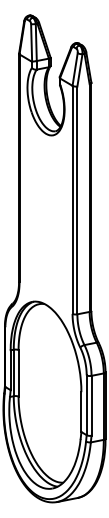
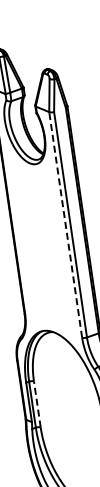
line: (72, 199) -> (65, 224), solid -> dashed
line: (18, 372) -> (37, 403), solid -> dashed

